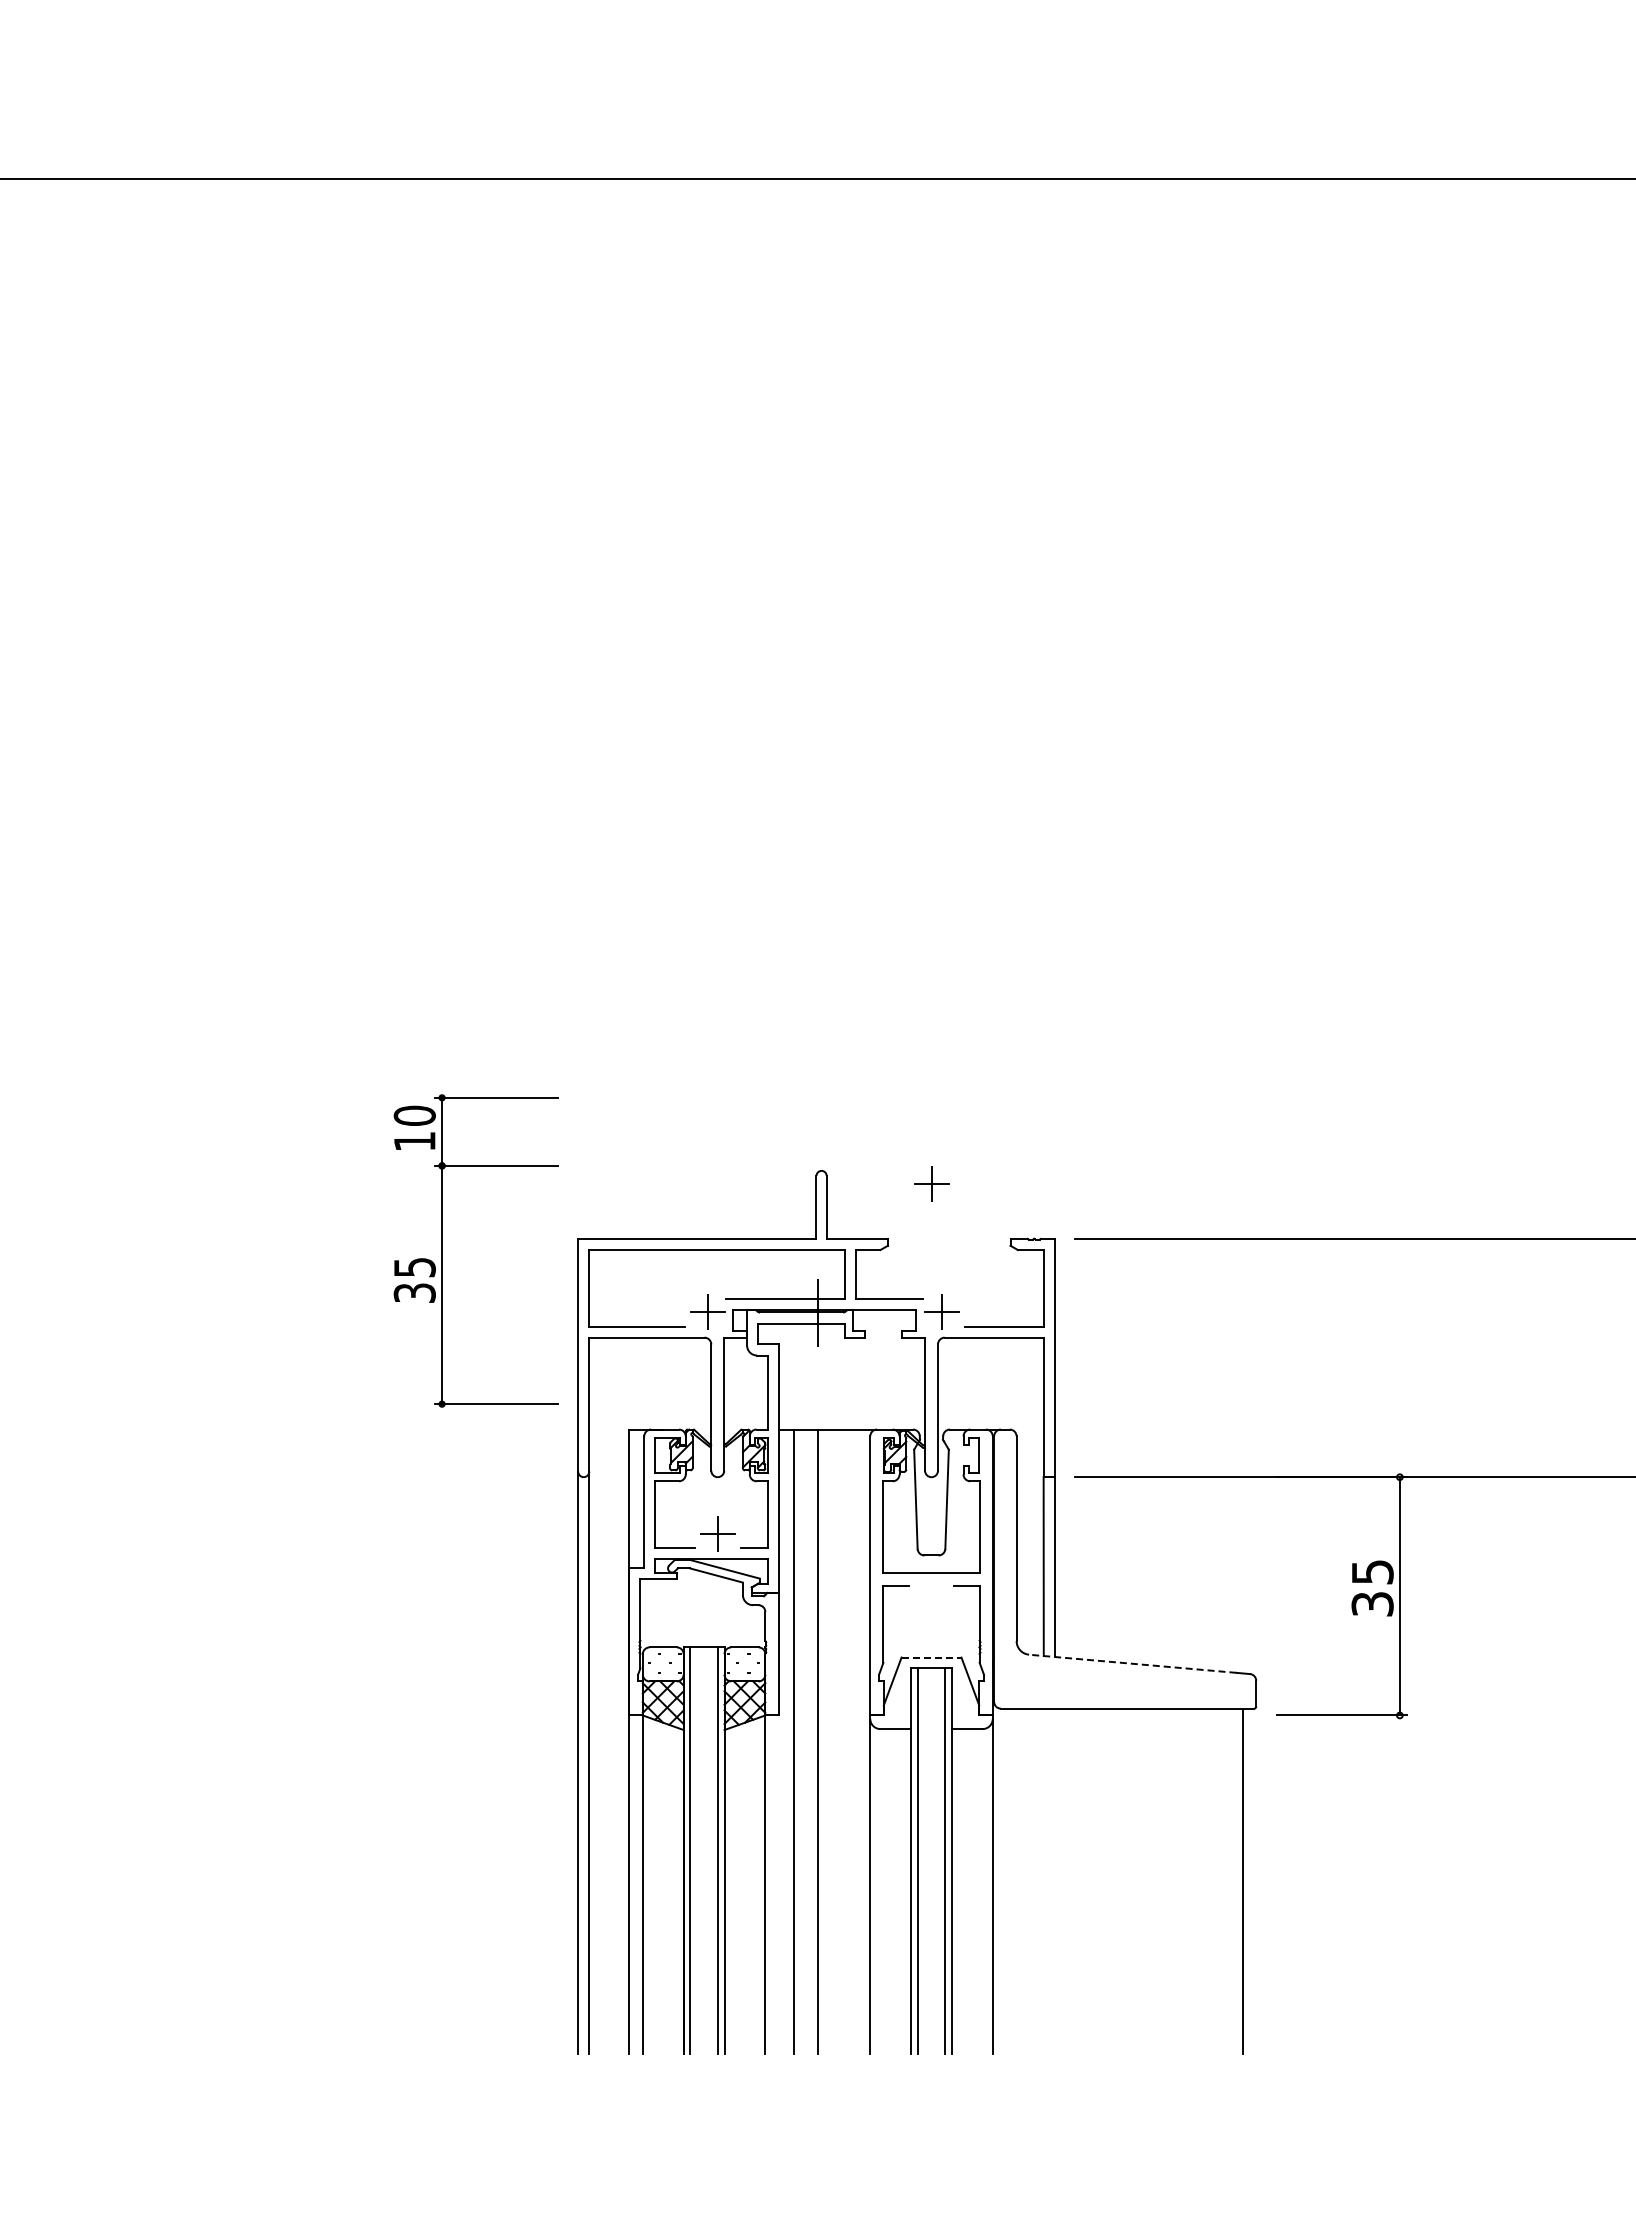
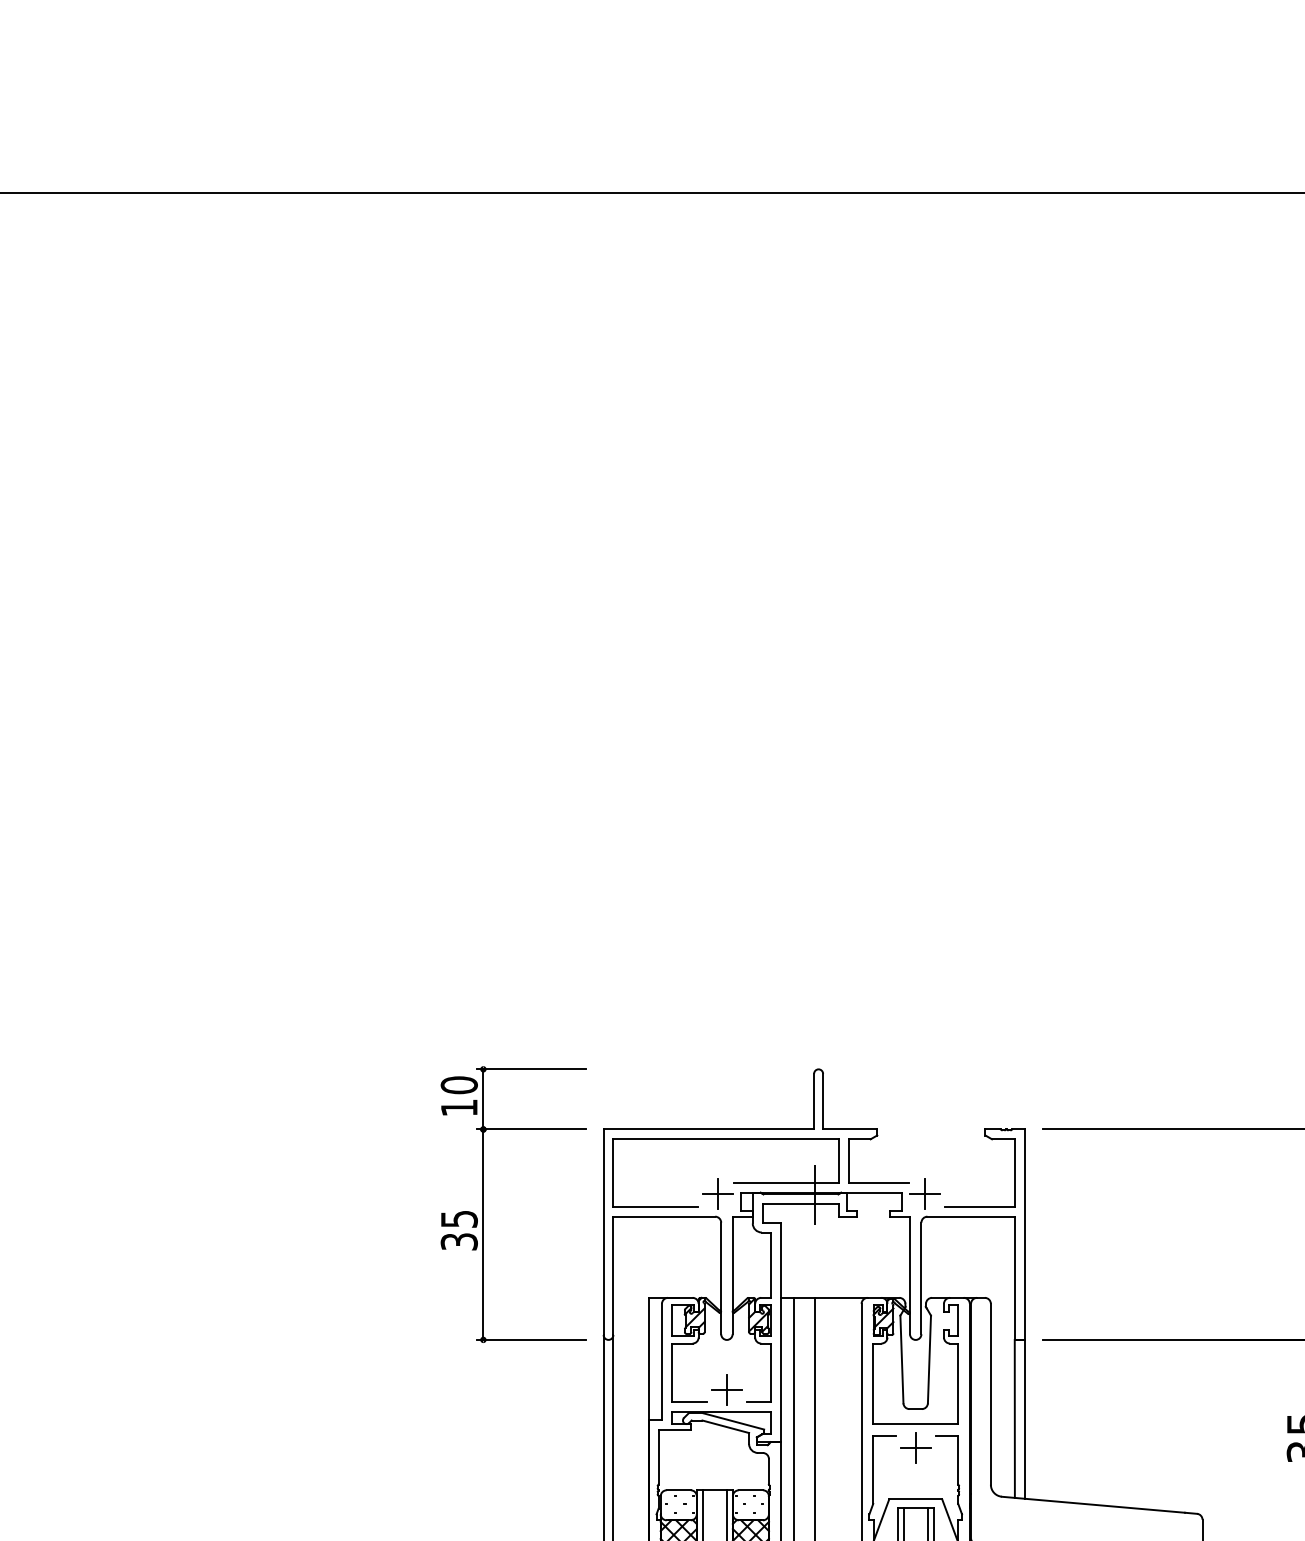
part: (931, 1183) -> (915, 1447), moved
part: (442, 1250) -> (483, 1204), moved
line: (931, 1657) -> (915, 1499), dashed -> solid
line: (1132, 1663) -> (1093, 1504), dashed -> solid

